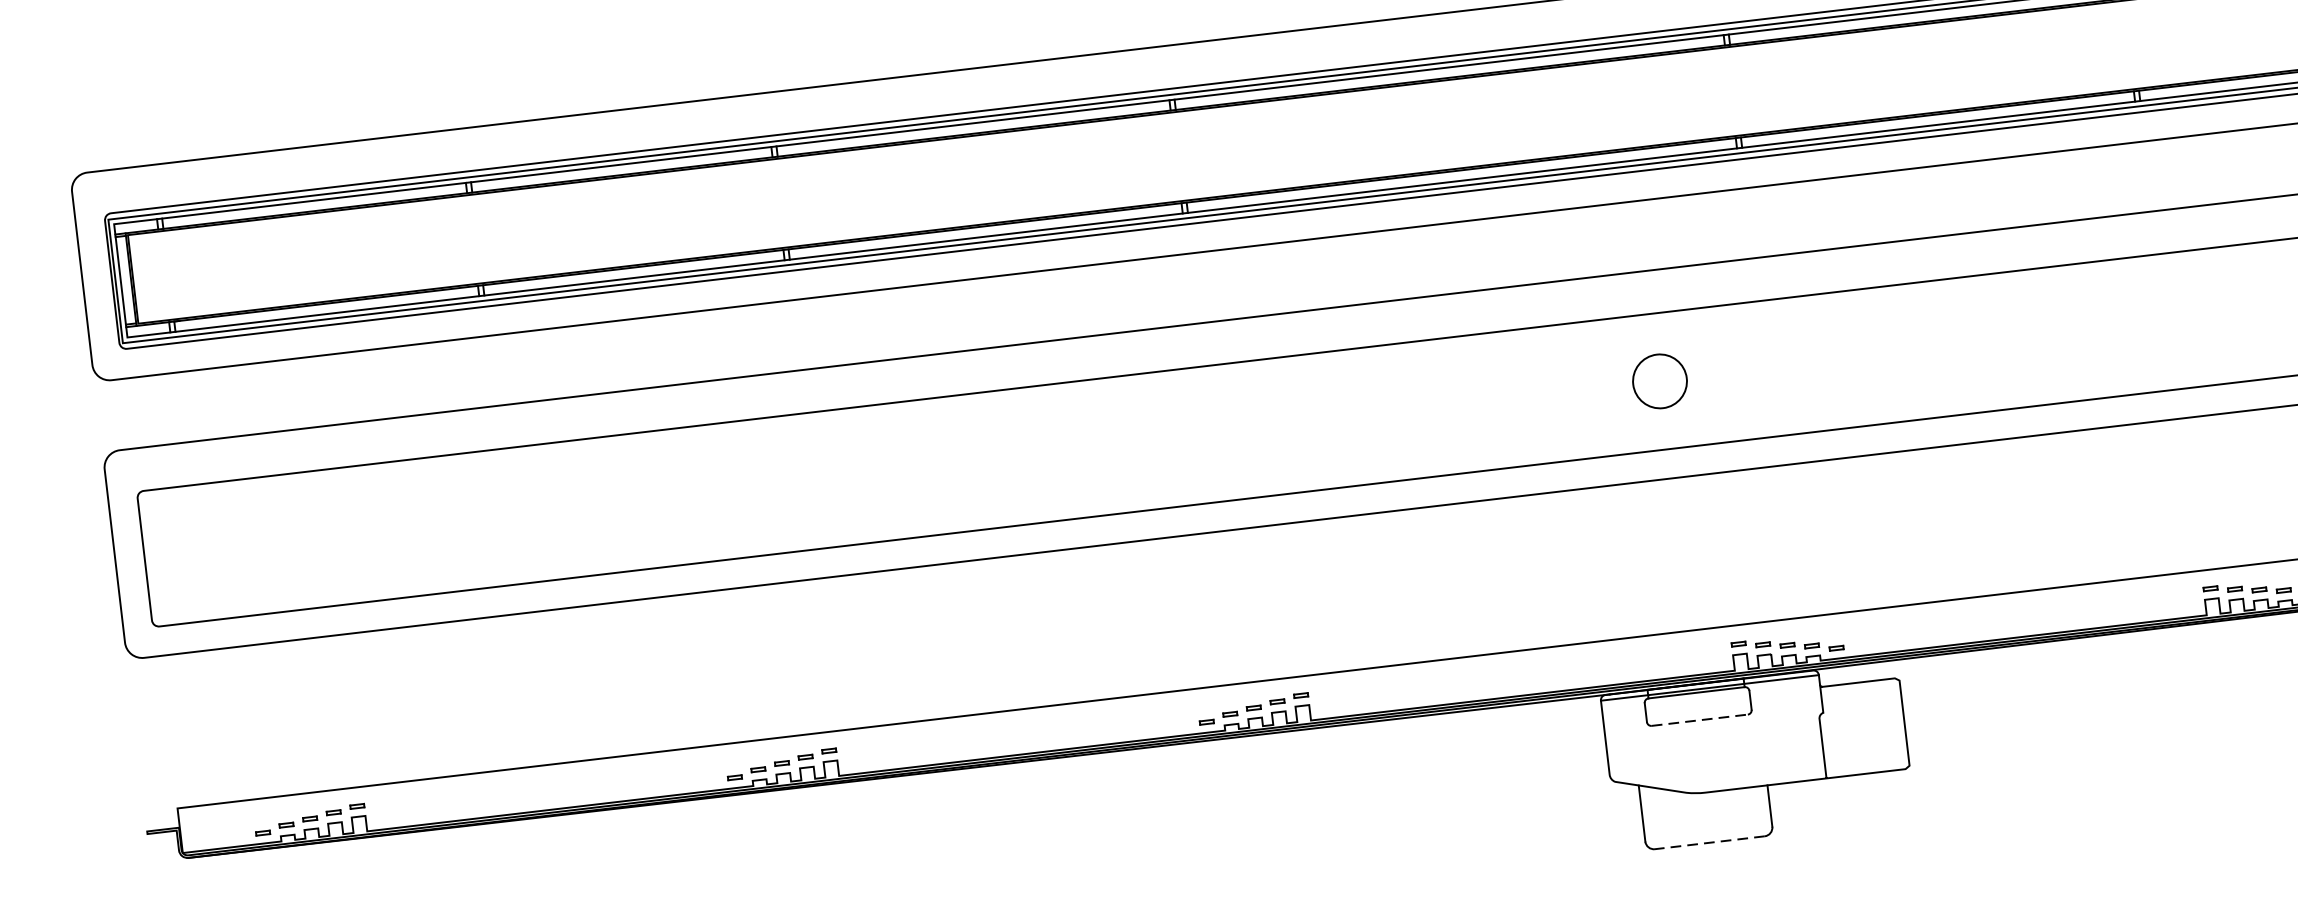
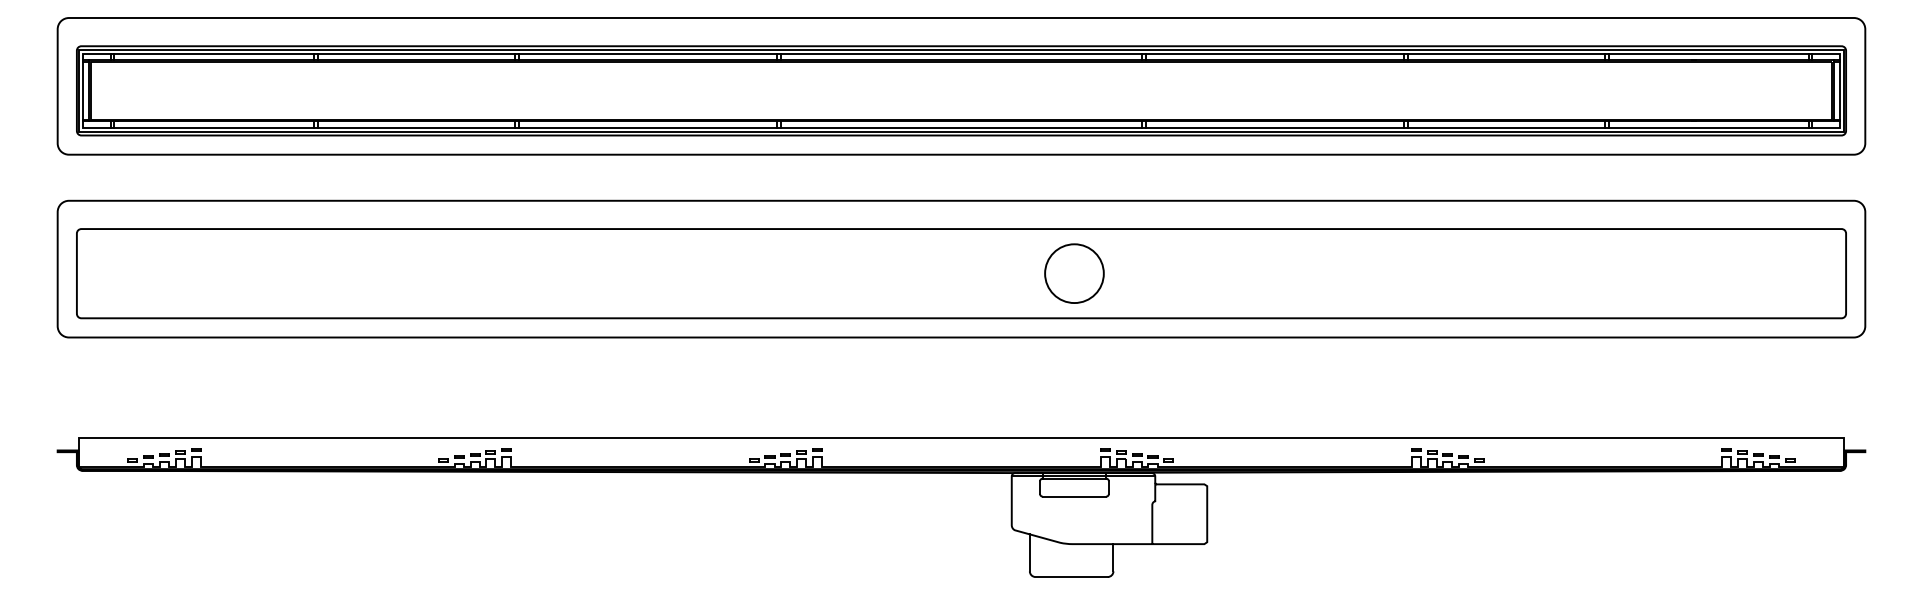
circle: (1660, 381) -> (1074, 273), size x1.67
line: (1699, 719) -> (1074, 496), dashed -> solid
line: (1709, 843) -> (1071, 577), dashed -> solid

